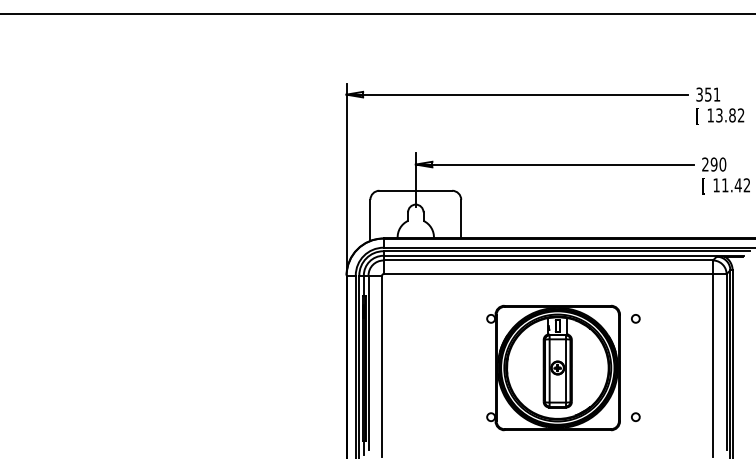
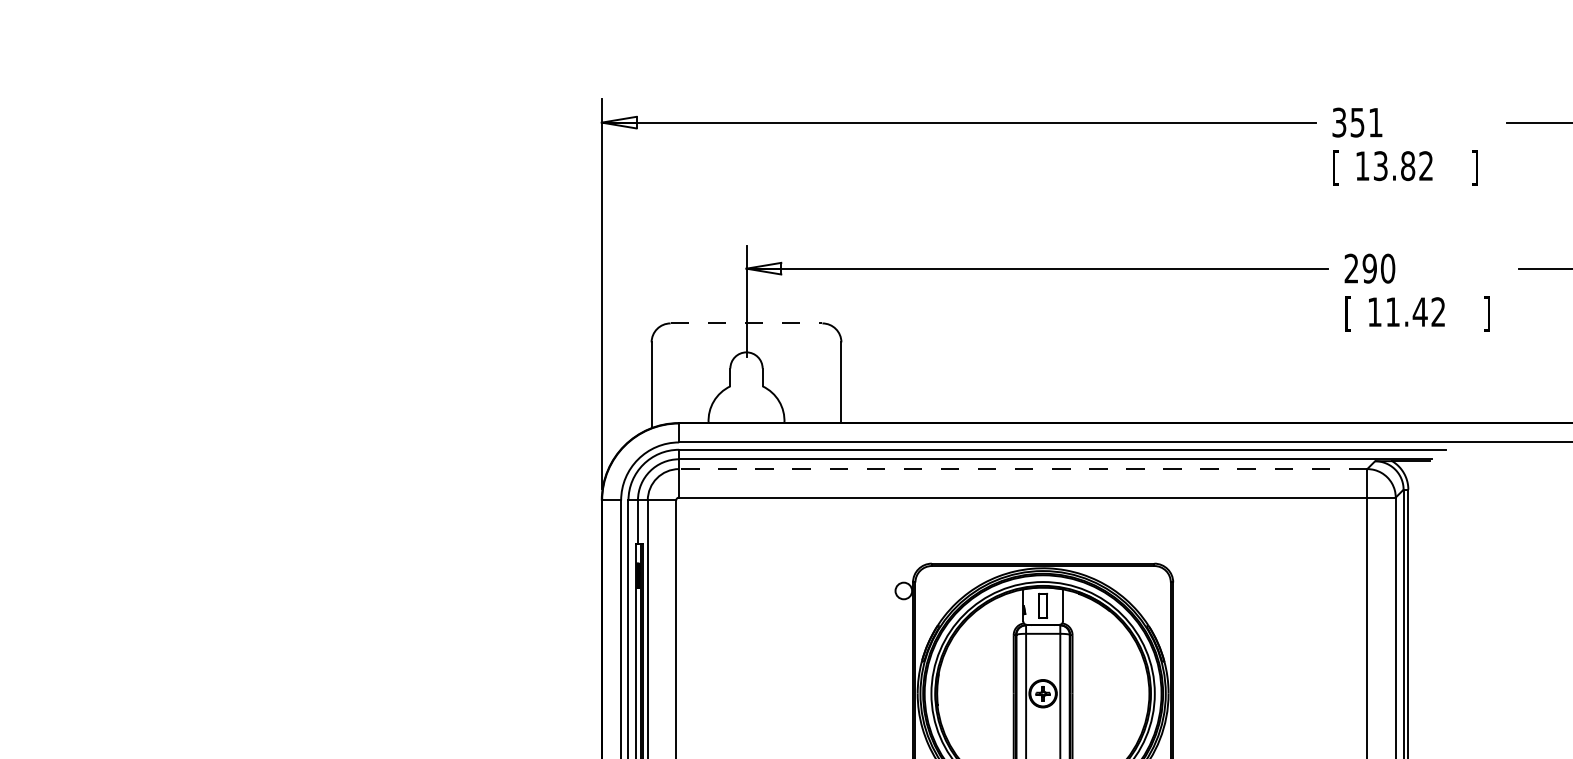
line: (416, 190) -> (747, 322), solid -> dashed
line: (548, 260) -> (1023, 469), solid -> dashed
circle: (635, 318) -> (1205, 590), removed

